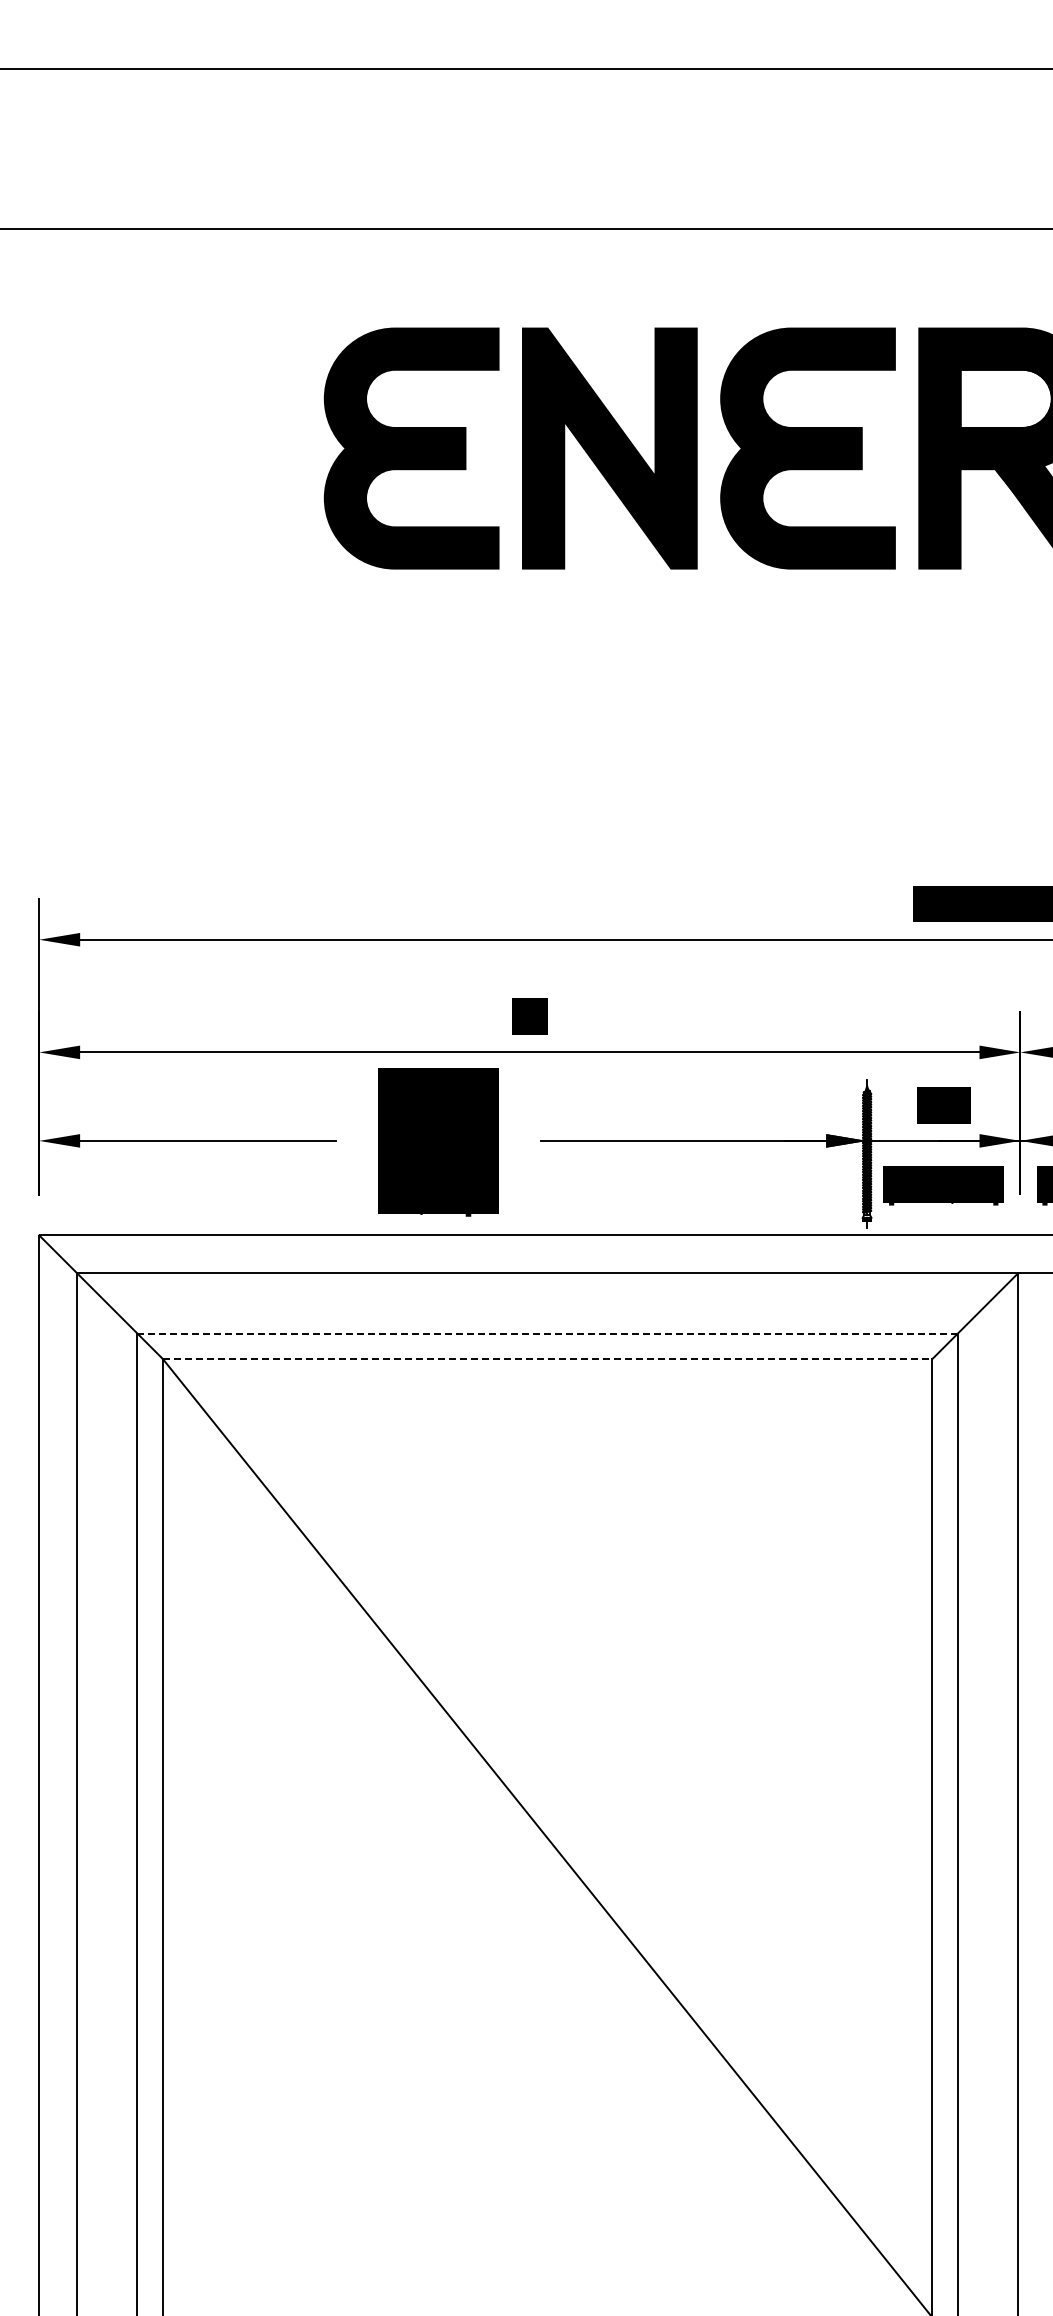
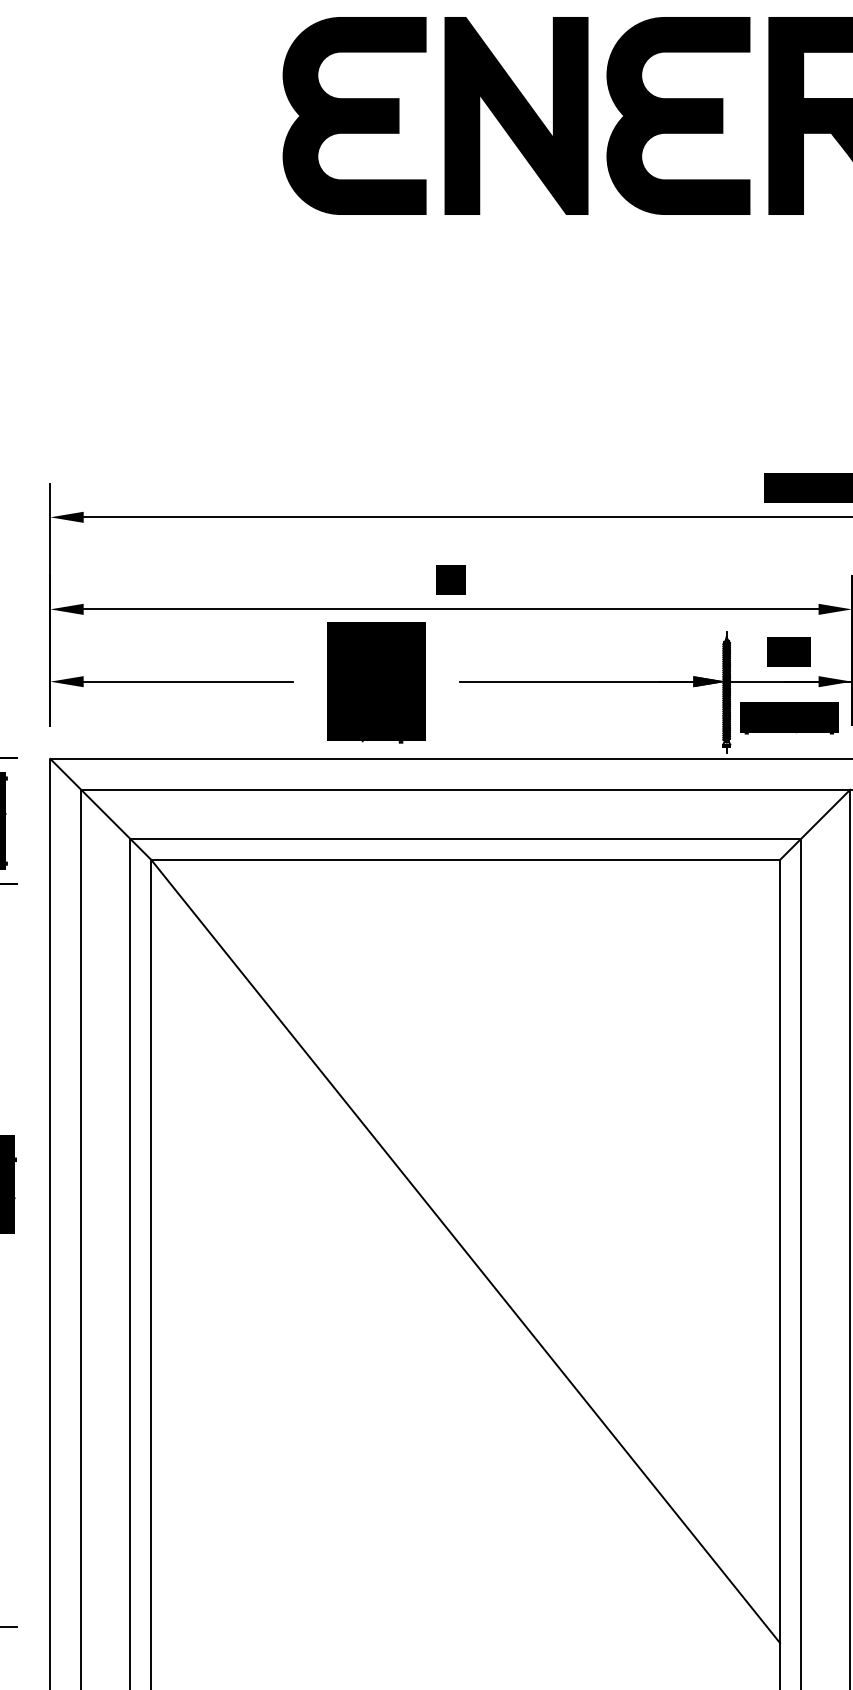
line: (548, 1333) -> (466, 839), dashed -> solid
line: (547, 1359) -> (465, 860), dashed -> solid

